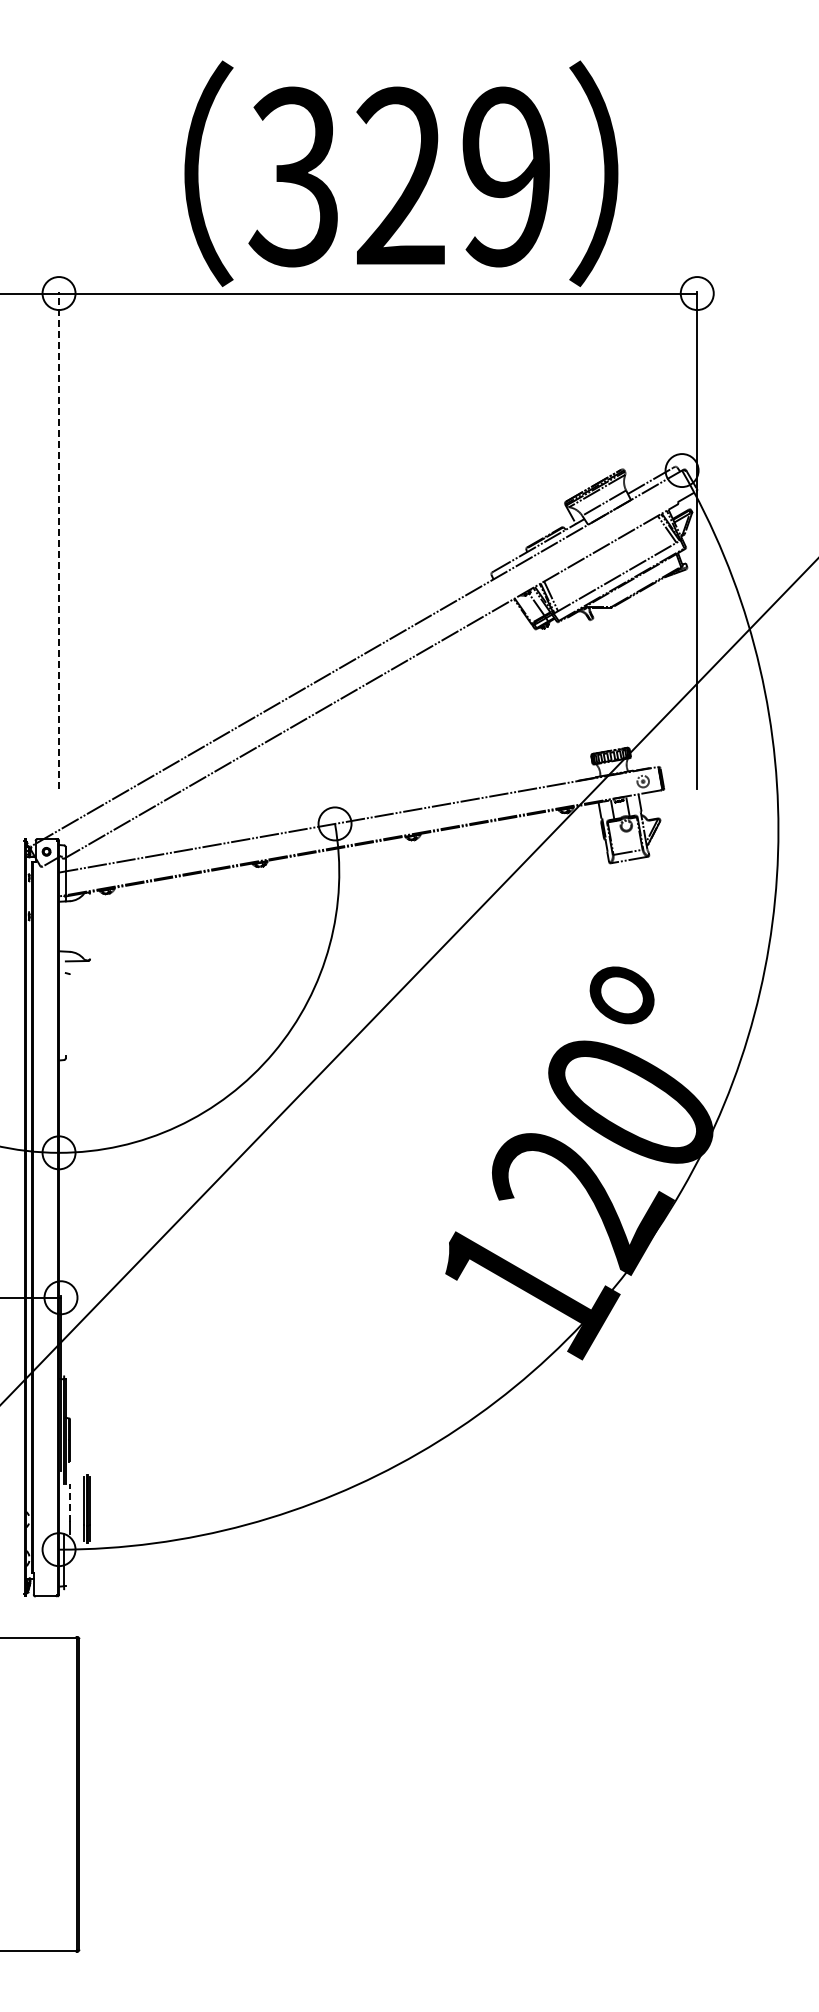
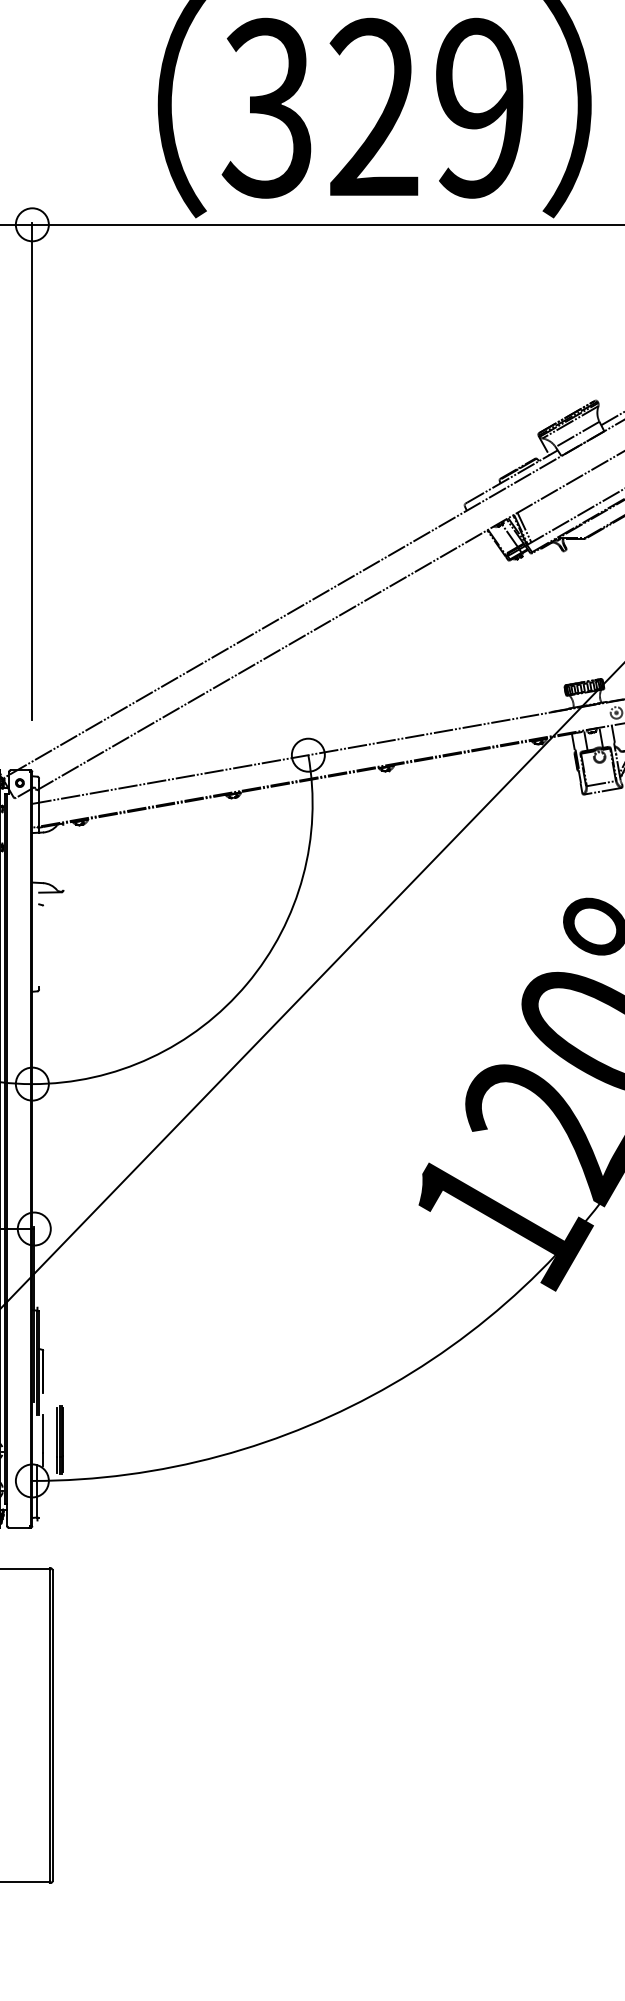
line: (59, 540) -> (32, 471), dashed -> solid
line: (69, 1502) -> (42, 1433), dashed -> solid

